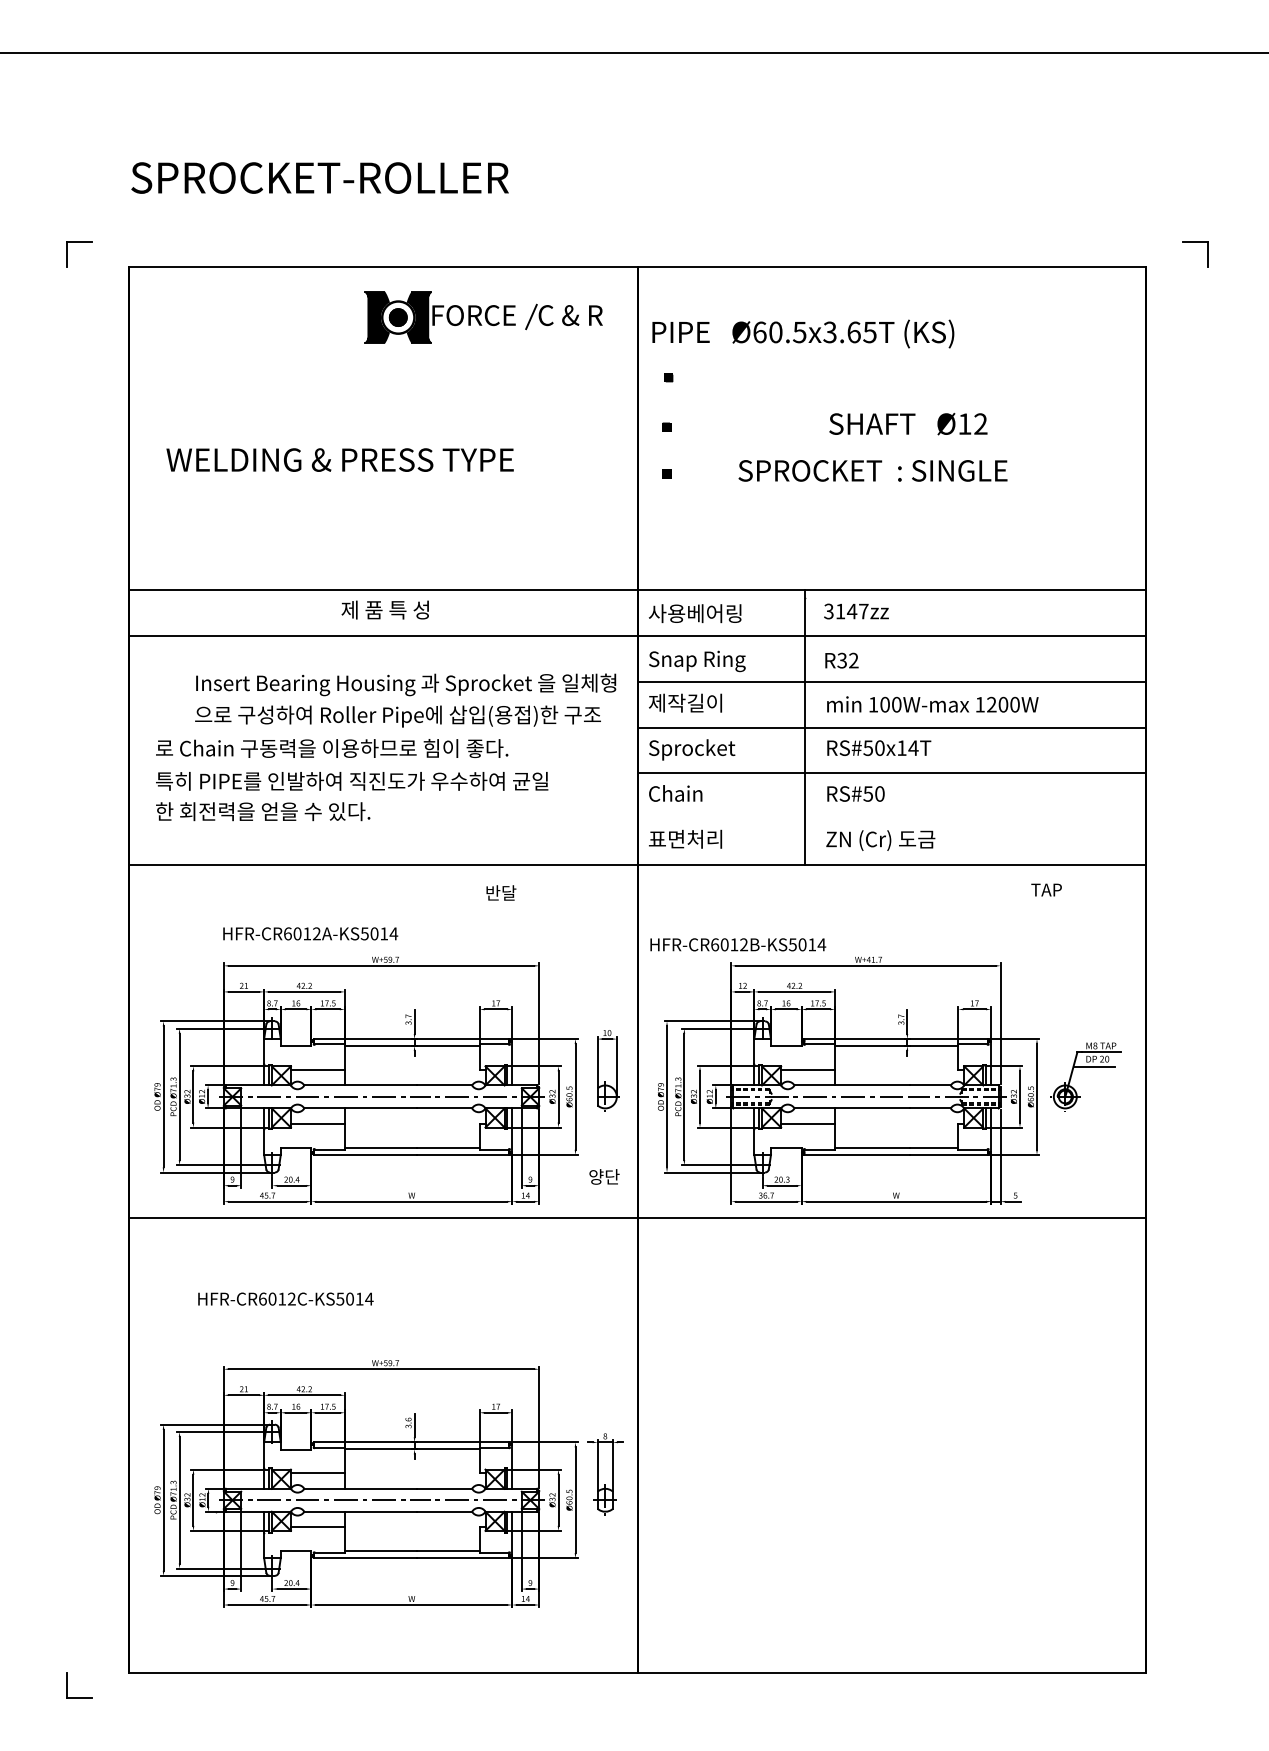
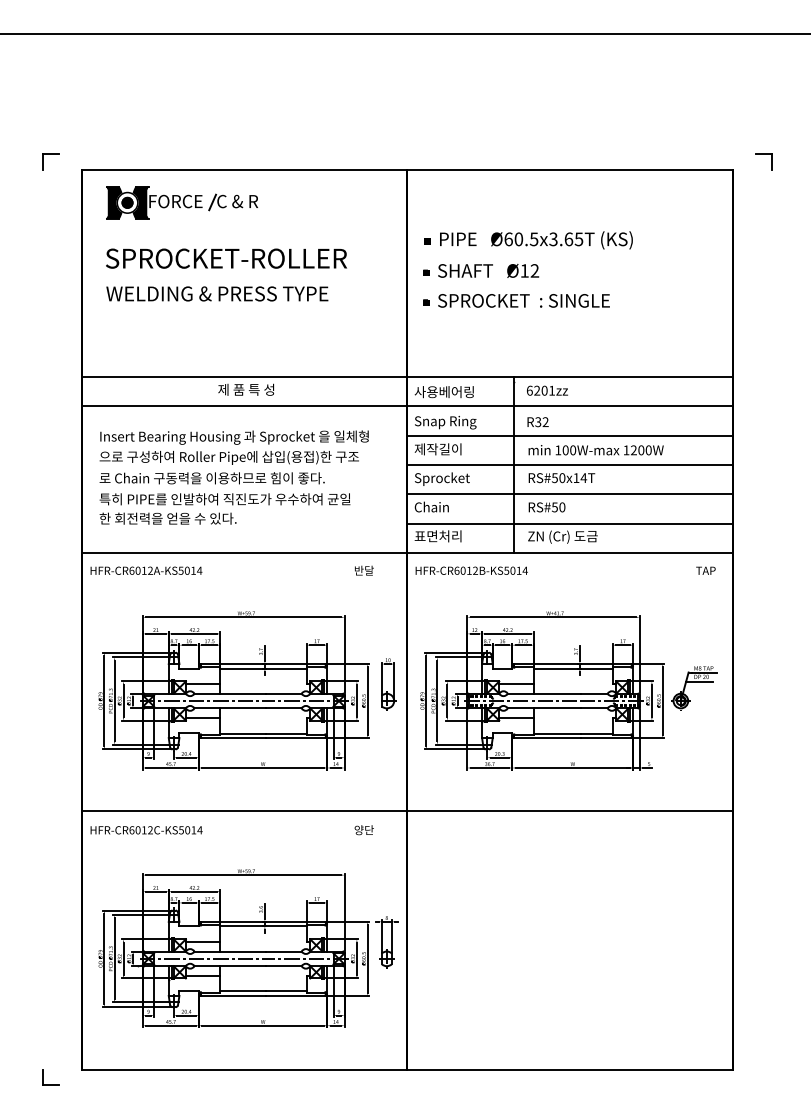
text: (320, 177) -> (226, 258), moved
part: (482, 317) -> (181, 202), moved
text: (803, 334) -> (536, 240), moved
text: (908, 423) -> (488, 270), moved
text: (872, 470) -> (523, 300), moved
text: (845, 611) -> (540, 390), 3147zz -> 6201zz
text: (404, 700) -> (233, 447), moved
line: (891, 819) -> (569, 523), added
text: (1045, 889) -> (705, 570), moved
text: (501, 892) -> (364, 570), moved
text: (310, 933) -> (146, 570), moved
text: (737, 944) -> (471, 570), moved
text: (603, 1177) -> (363, 830), moved
line: (637, 1218) -> (407, 811), moved
text: (285, 1299) -> (146, 830), moved

